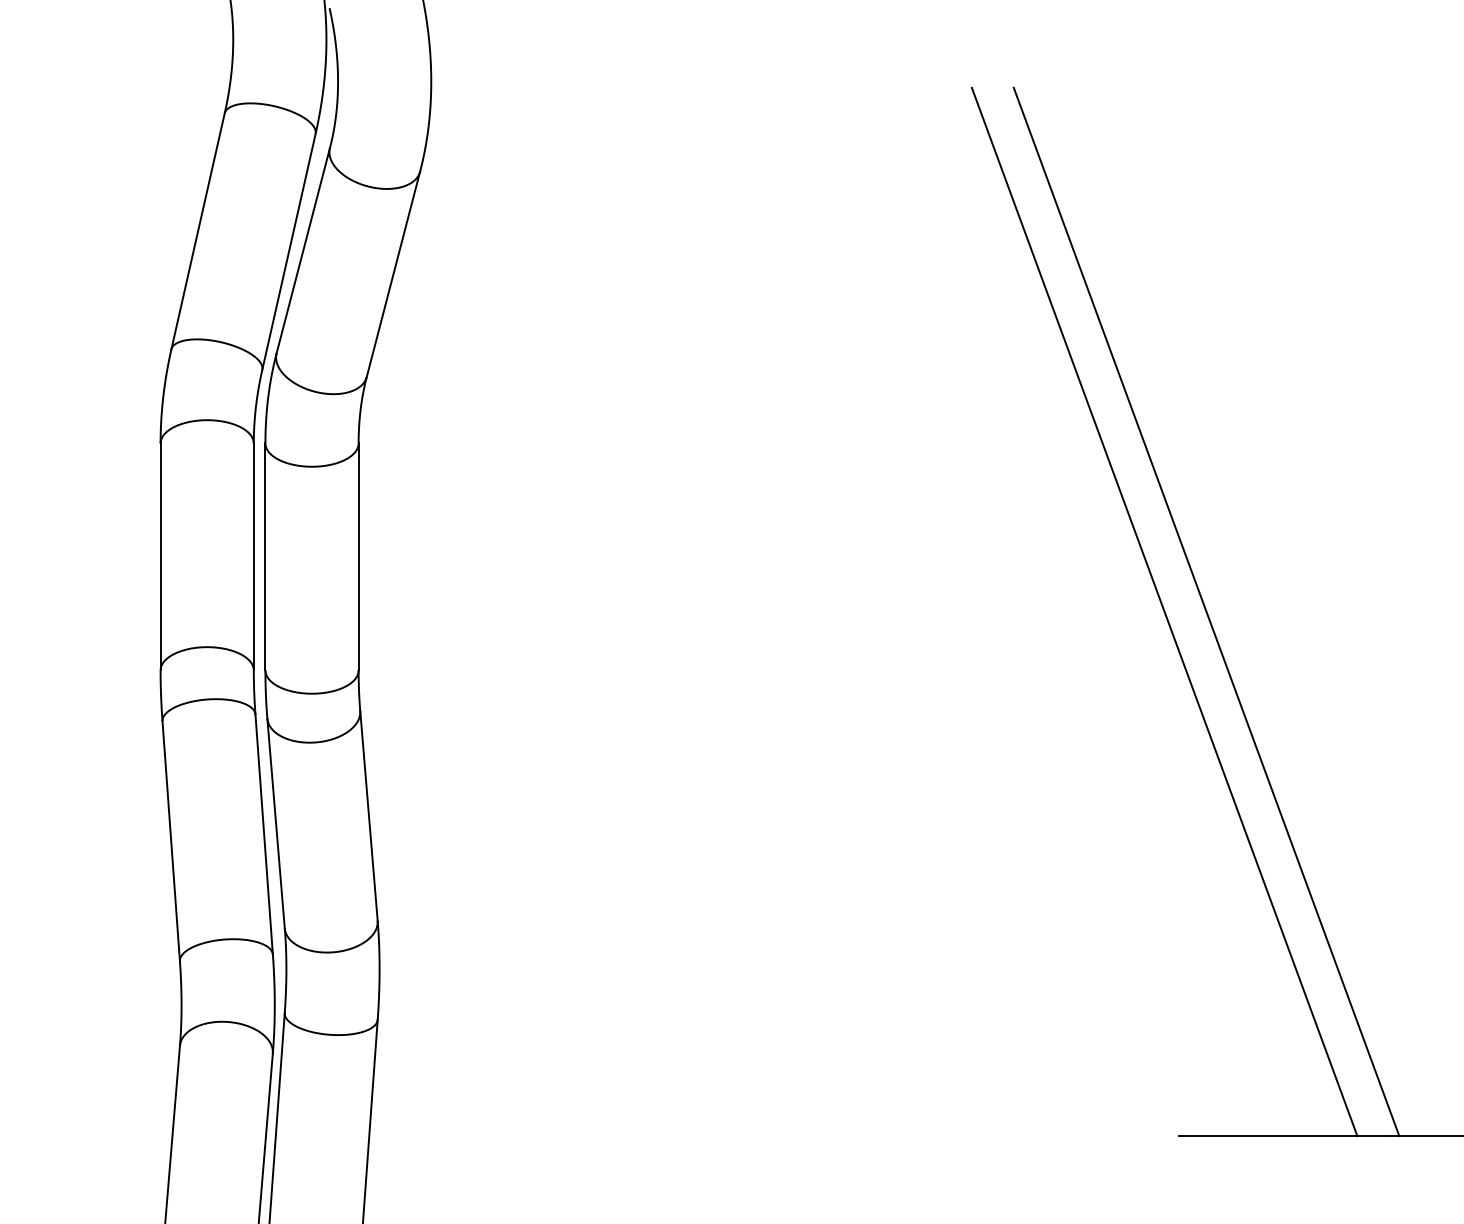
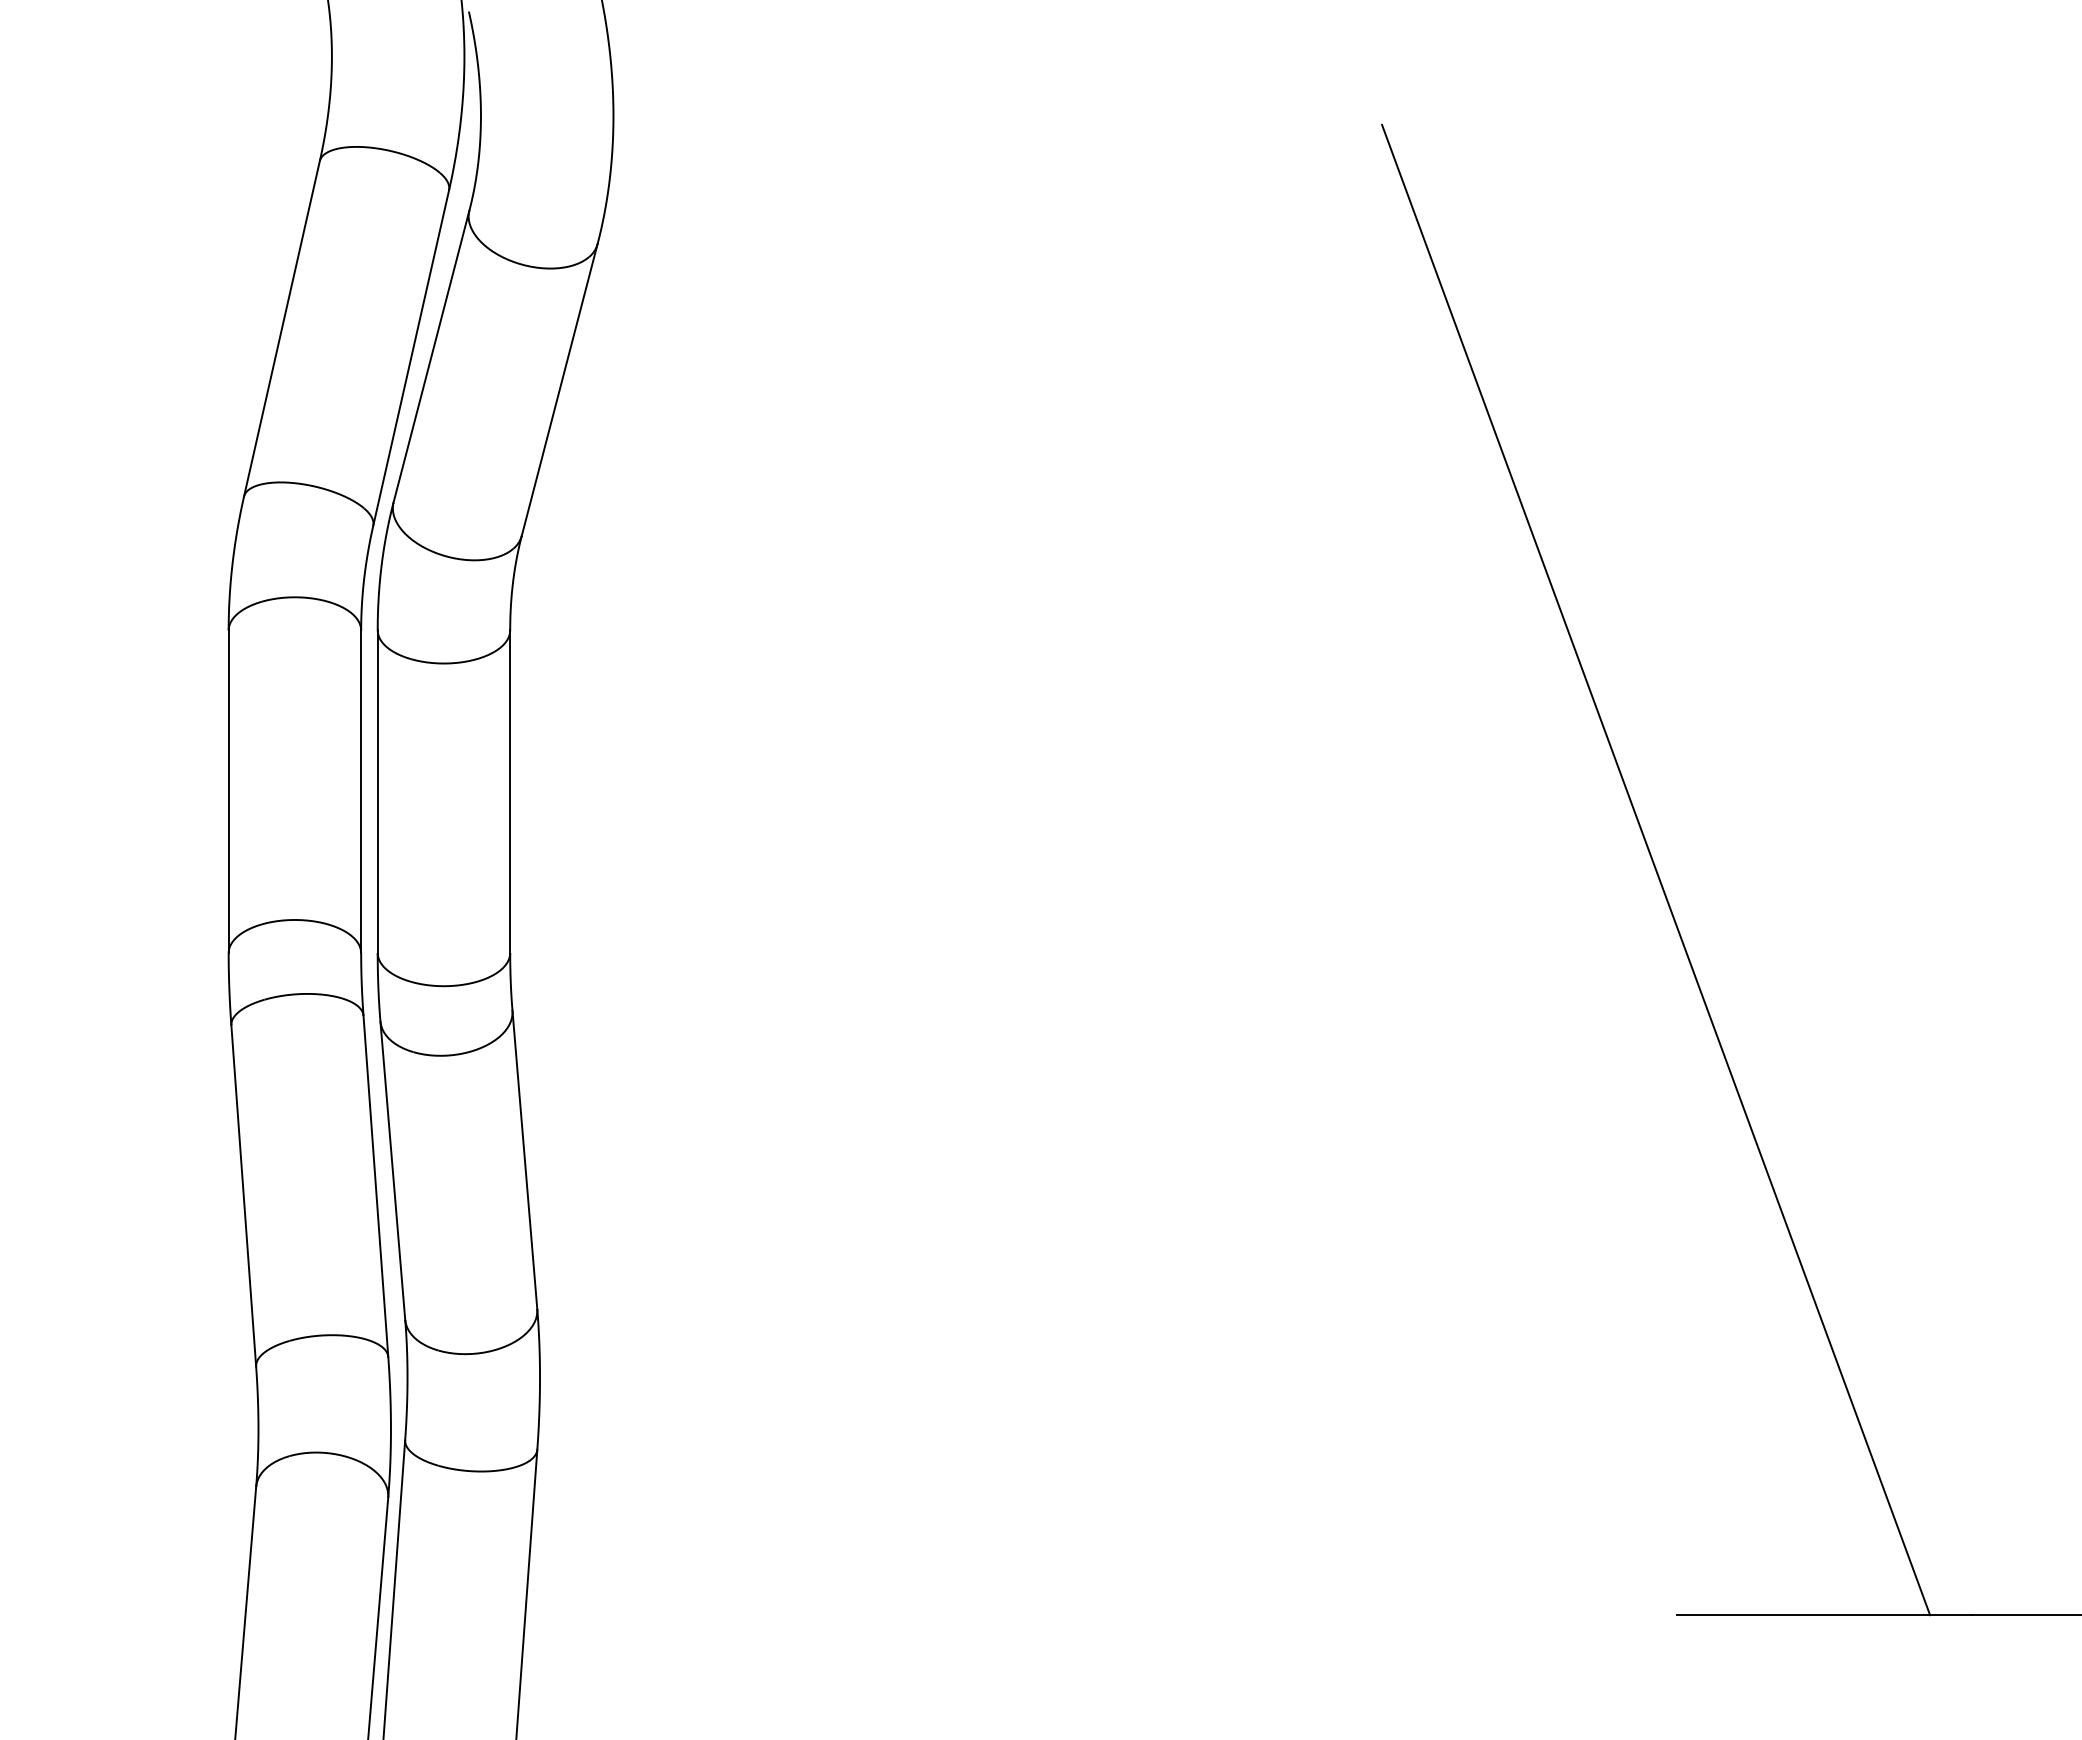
line: (1206, 611) -> (1715, 869), removed

